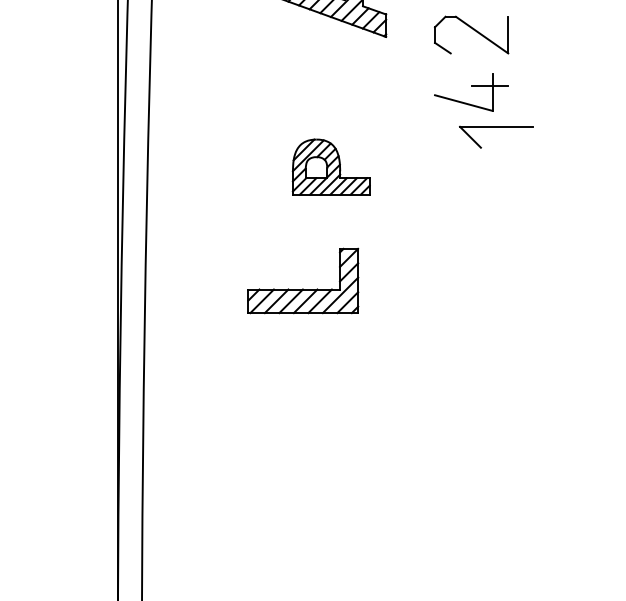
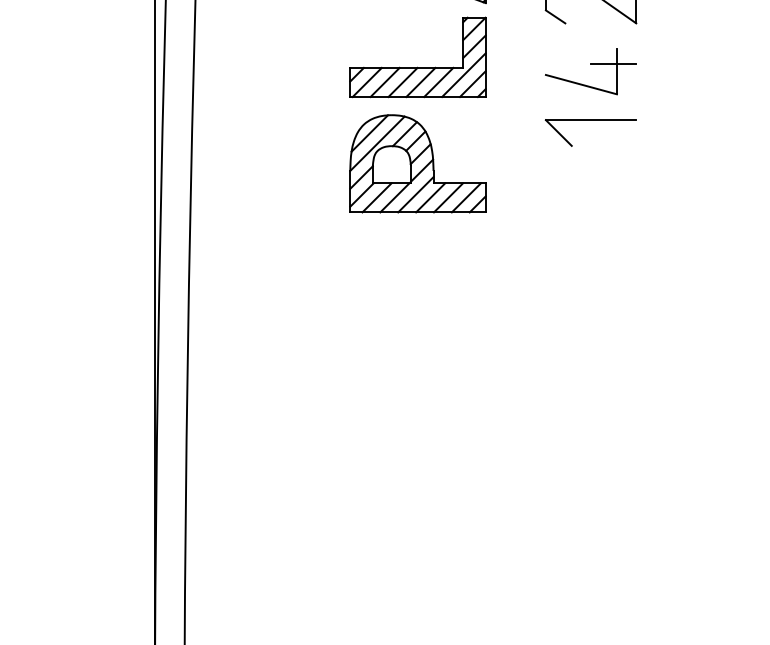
part: (496, 127) -> (590, 120), moved
part: (331, 166) -> (418, 162), size x1.43
part: (303, 288) -> (418, 66), moved

